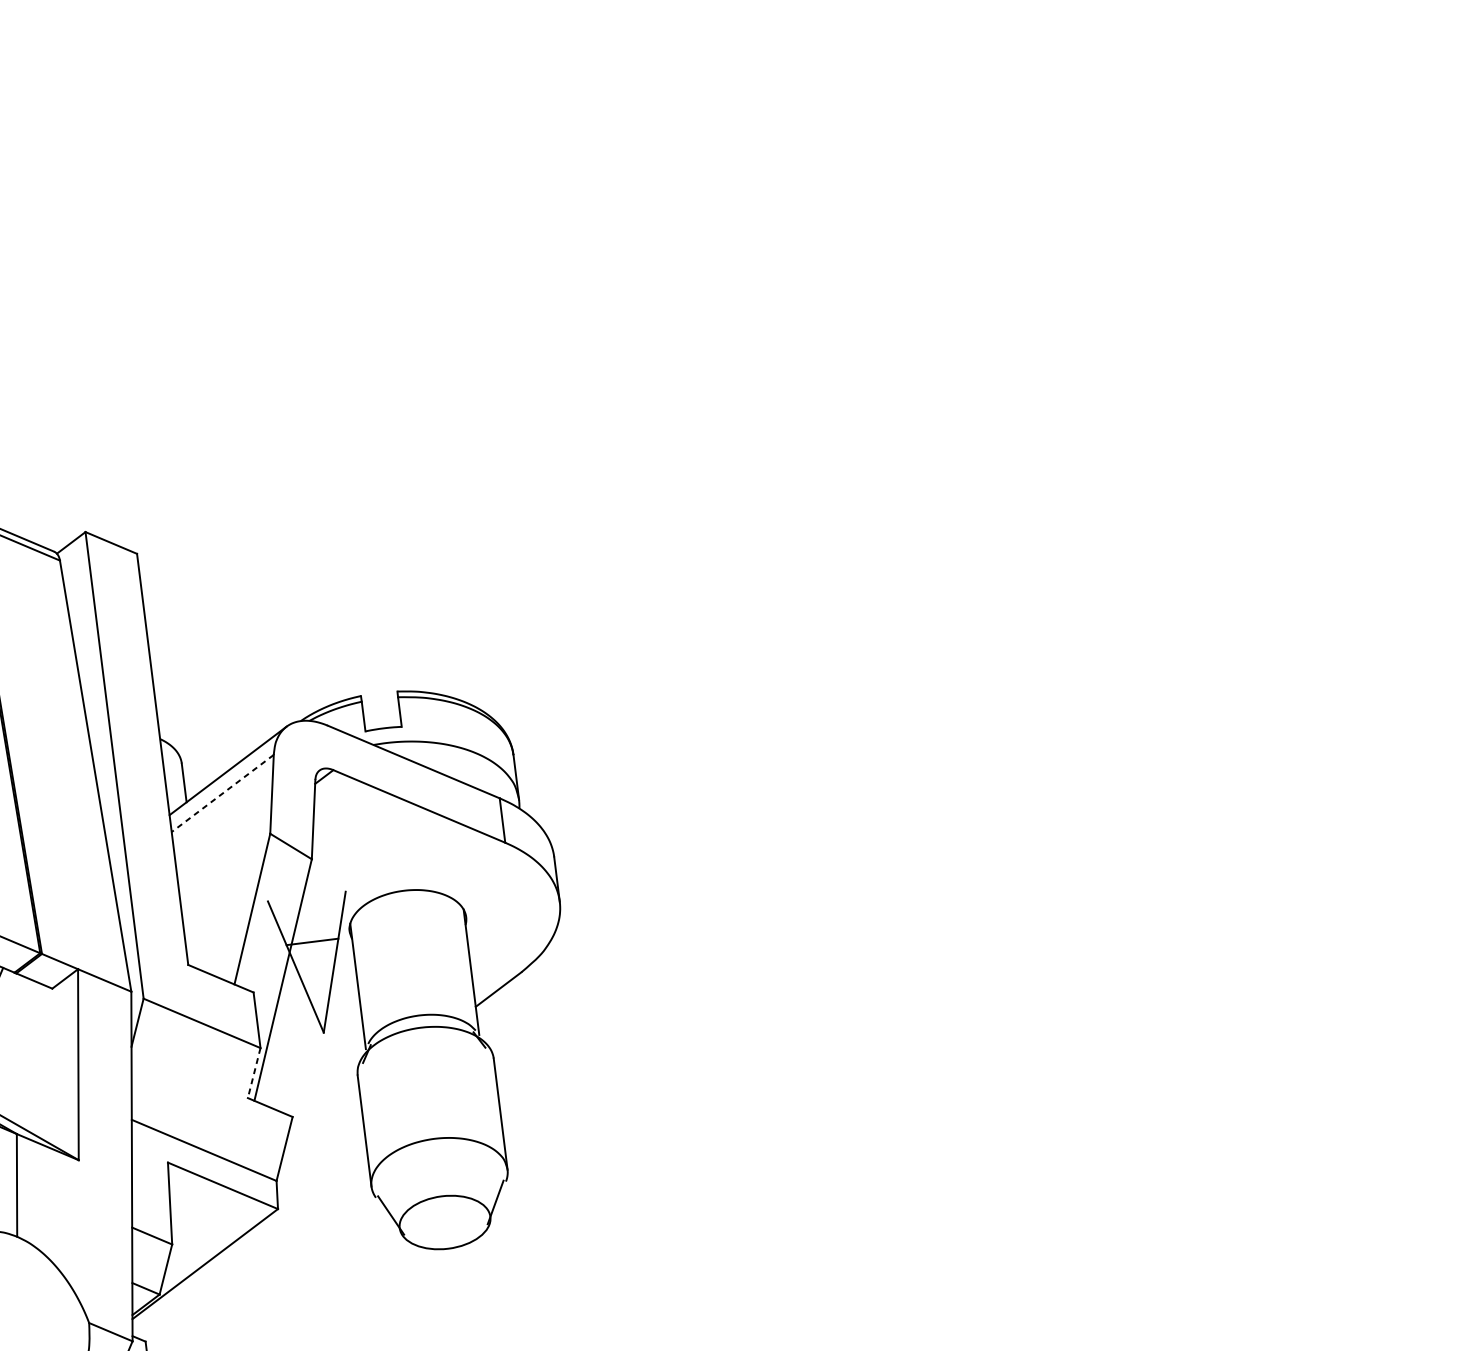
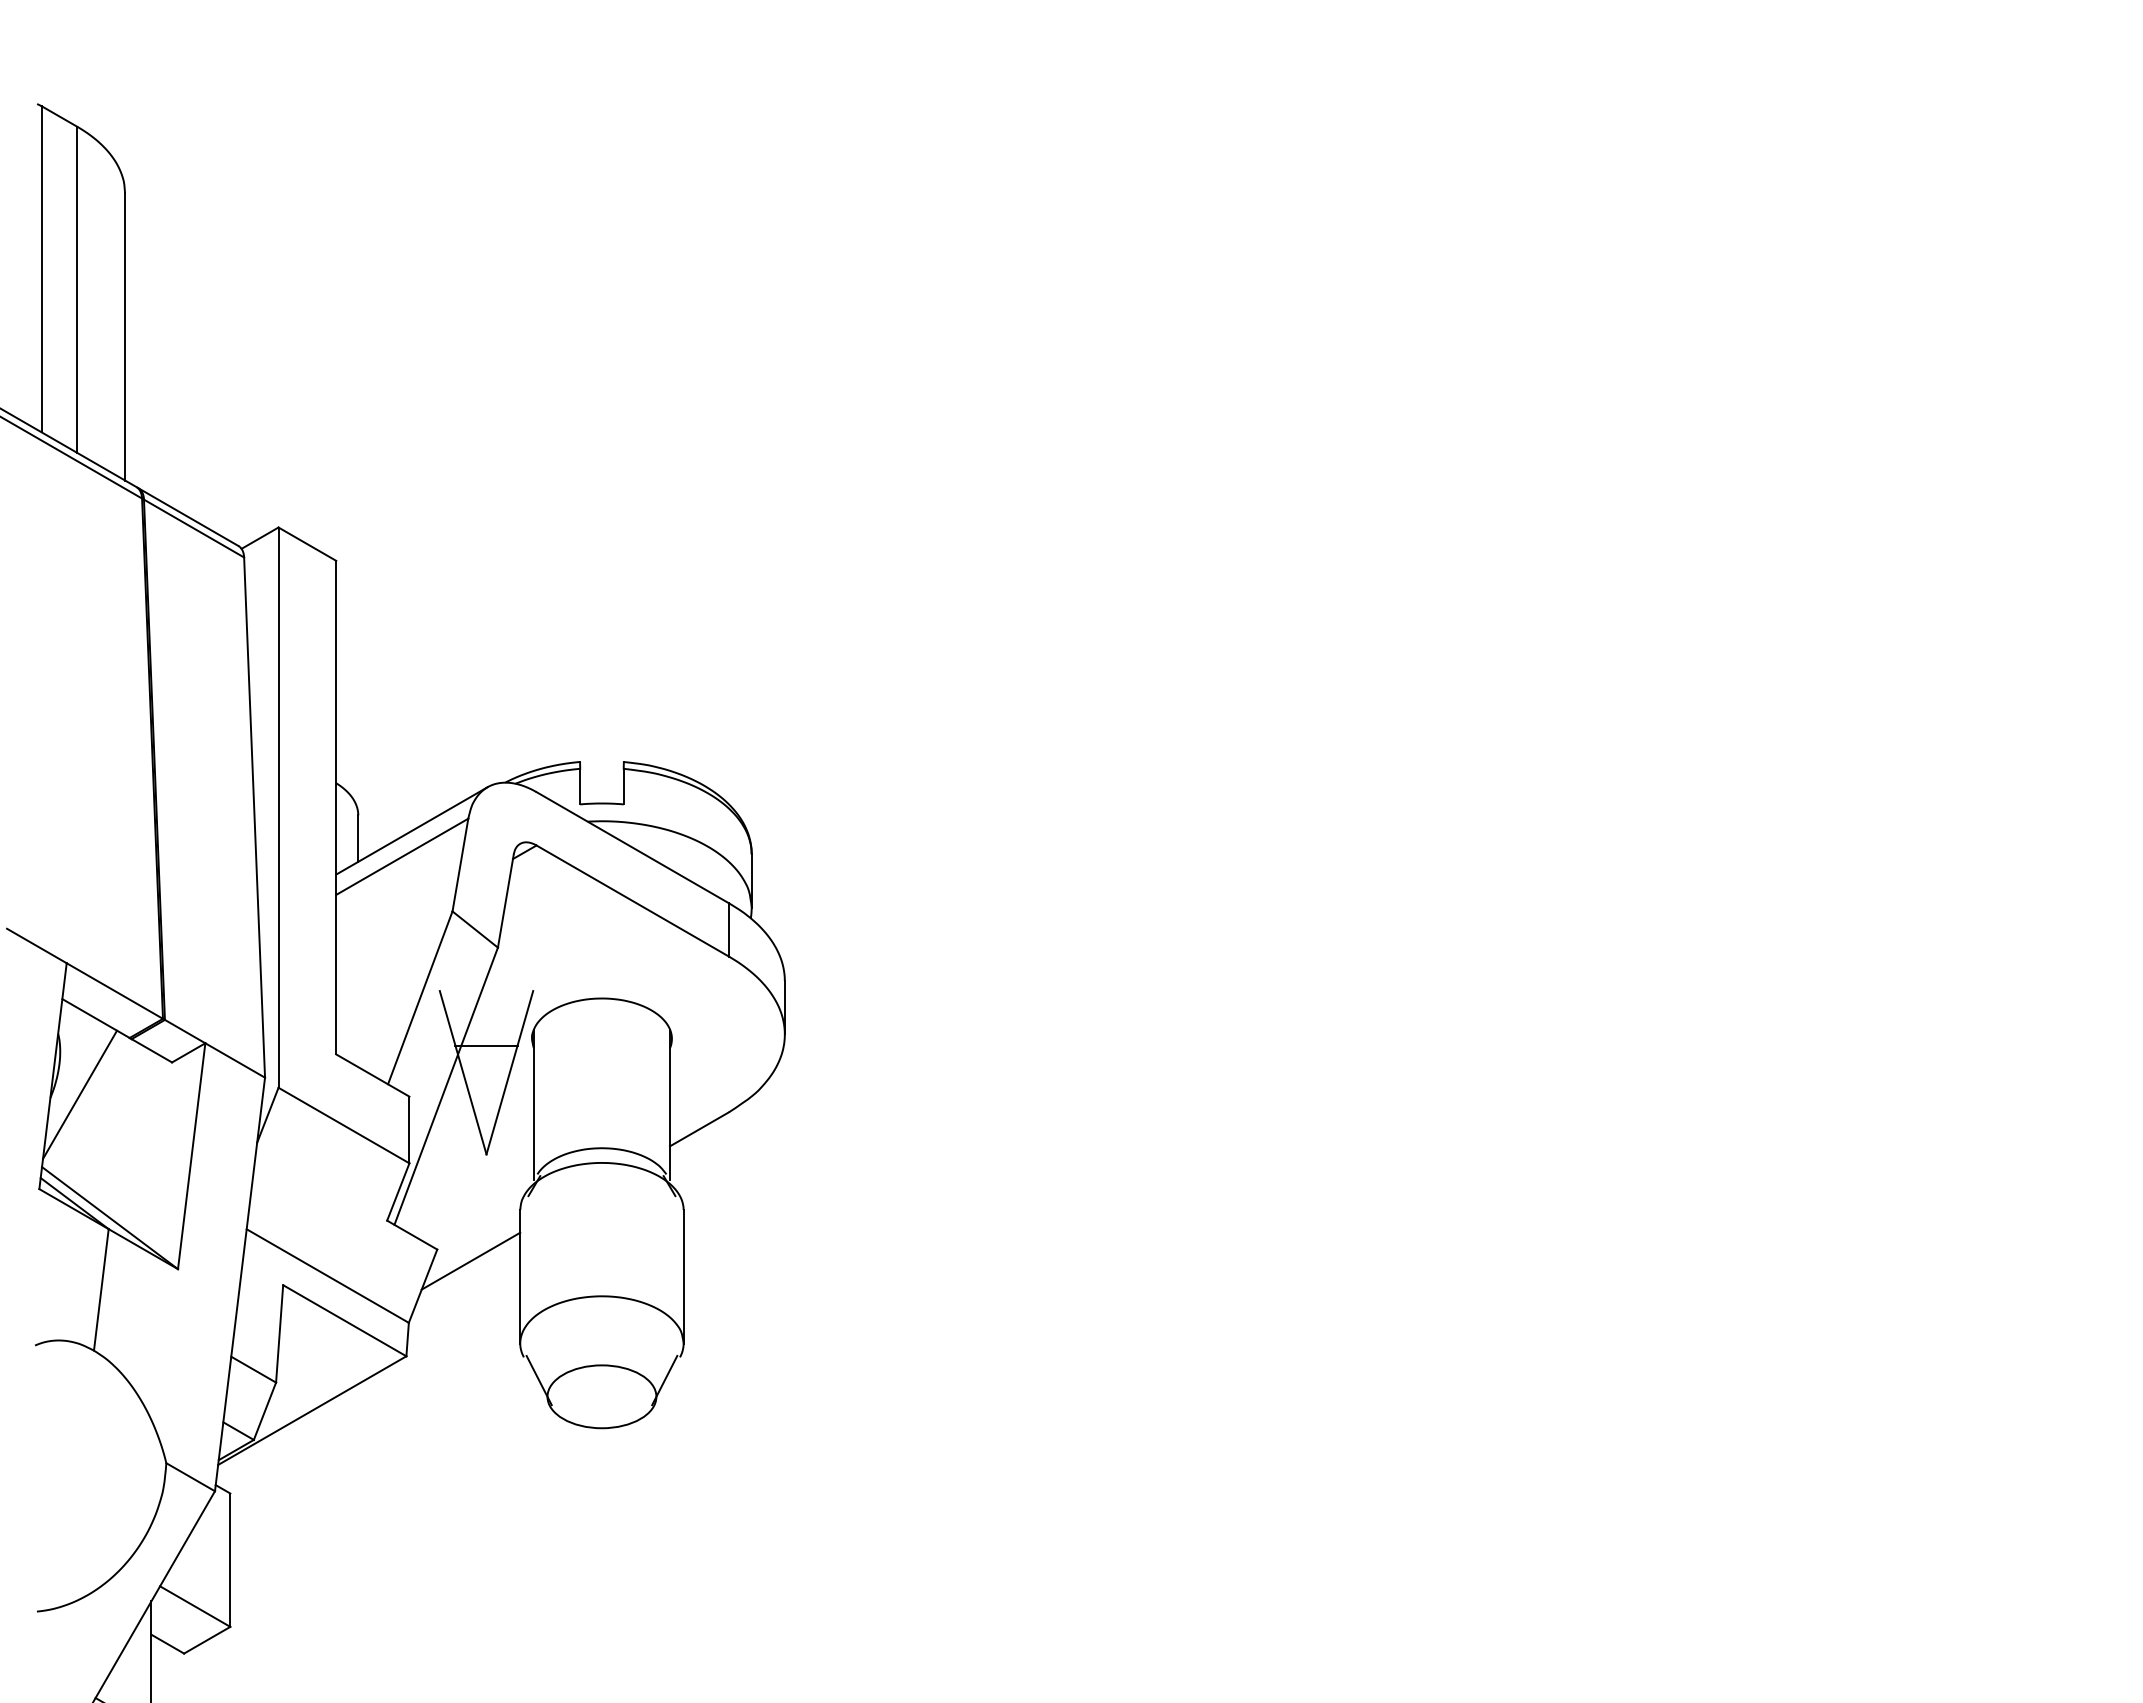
line: (222, 794) -> (401, 857), dashed -> solid
line: (254, 1073) -> (398, 1192), dashed -> solid
line: (321, 1122) -> (470, 1260), added

